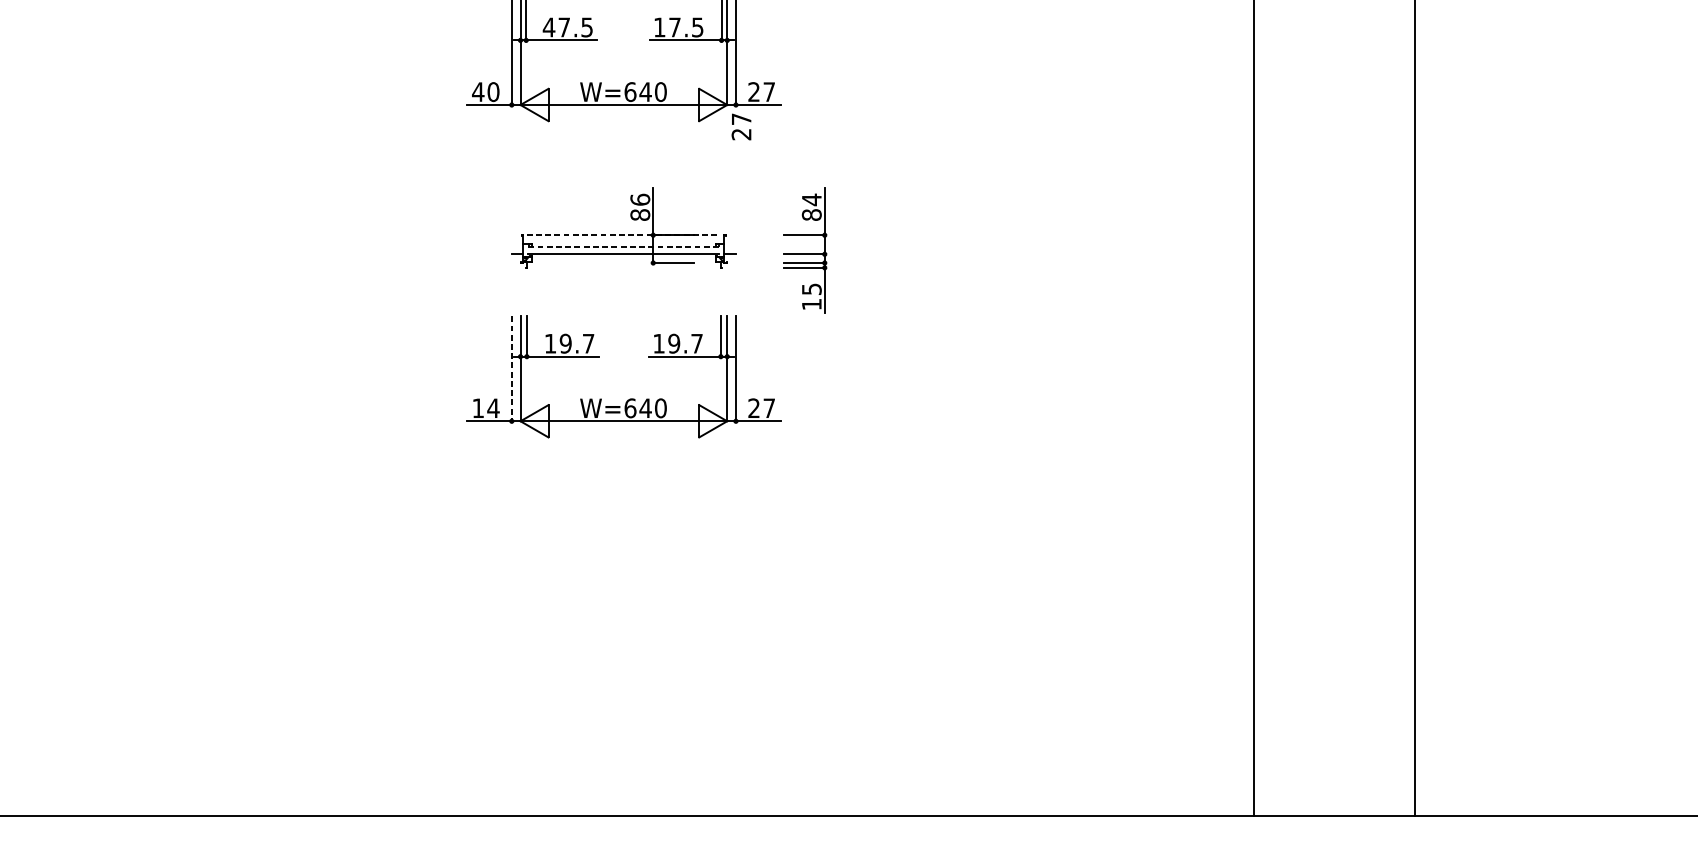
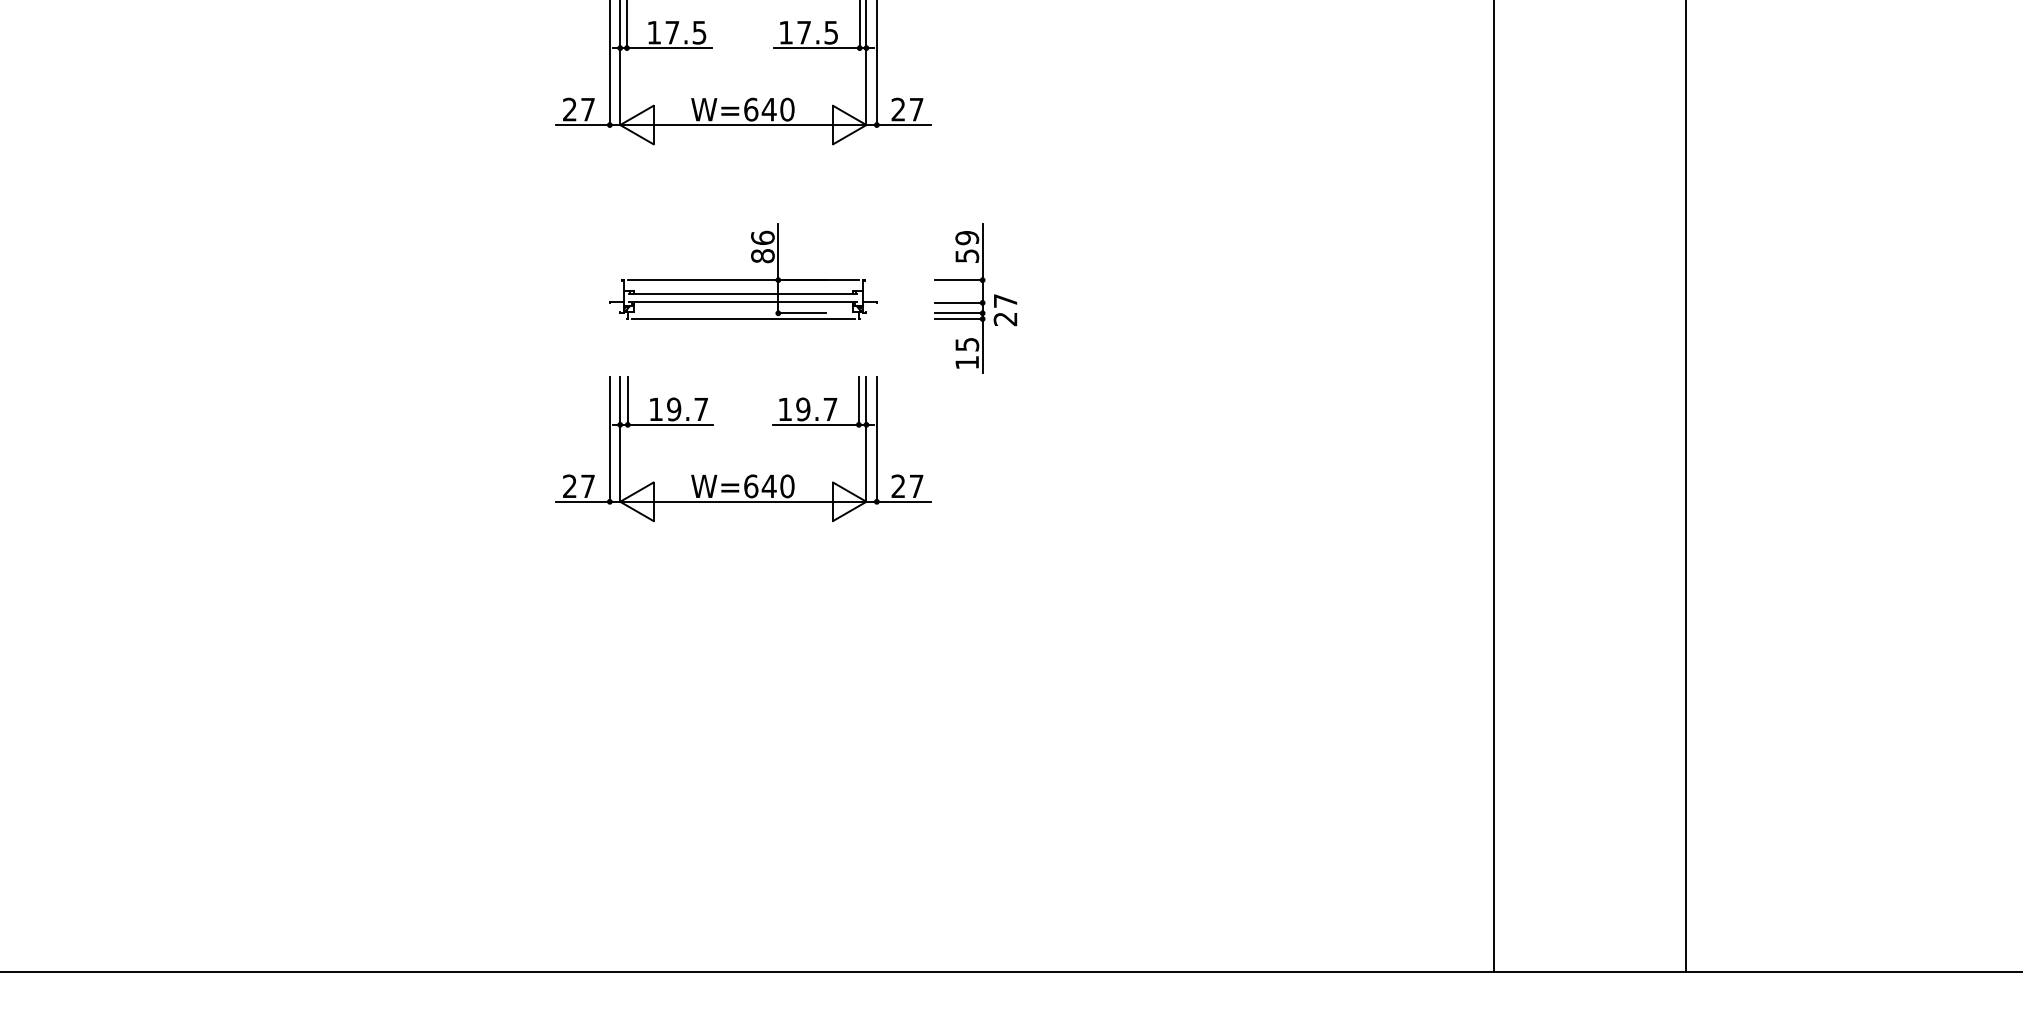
text: (548, 27) -> (653, 32), 47.5 -> 17.5
text: (485, 91) -> (578, 109), 40 -> 27
text: (741, 127) -> (1005, 310), moved
text: (812, 206) -> (967, 246), 84 -> 59
line: (624, 235) -> (743, 280), dashed -> solid
line: (624, 247) -> (743, 294), dashed -> solid
line: (623, 268) -> (742, 319), added
line: (511, 368) -> (609, 439), dashed -> solid
text: (486, 407) -> (579, 485), 14 -> 27

